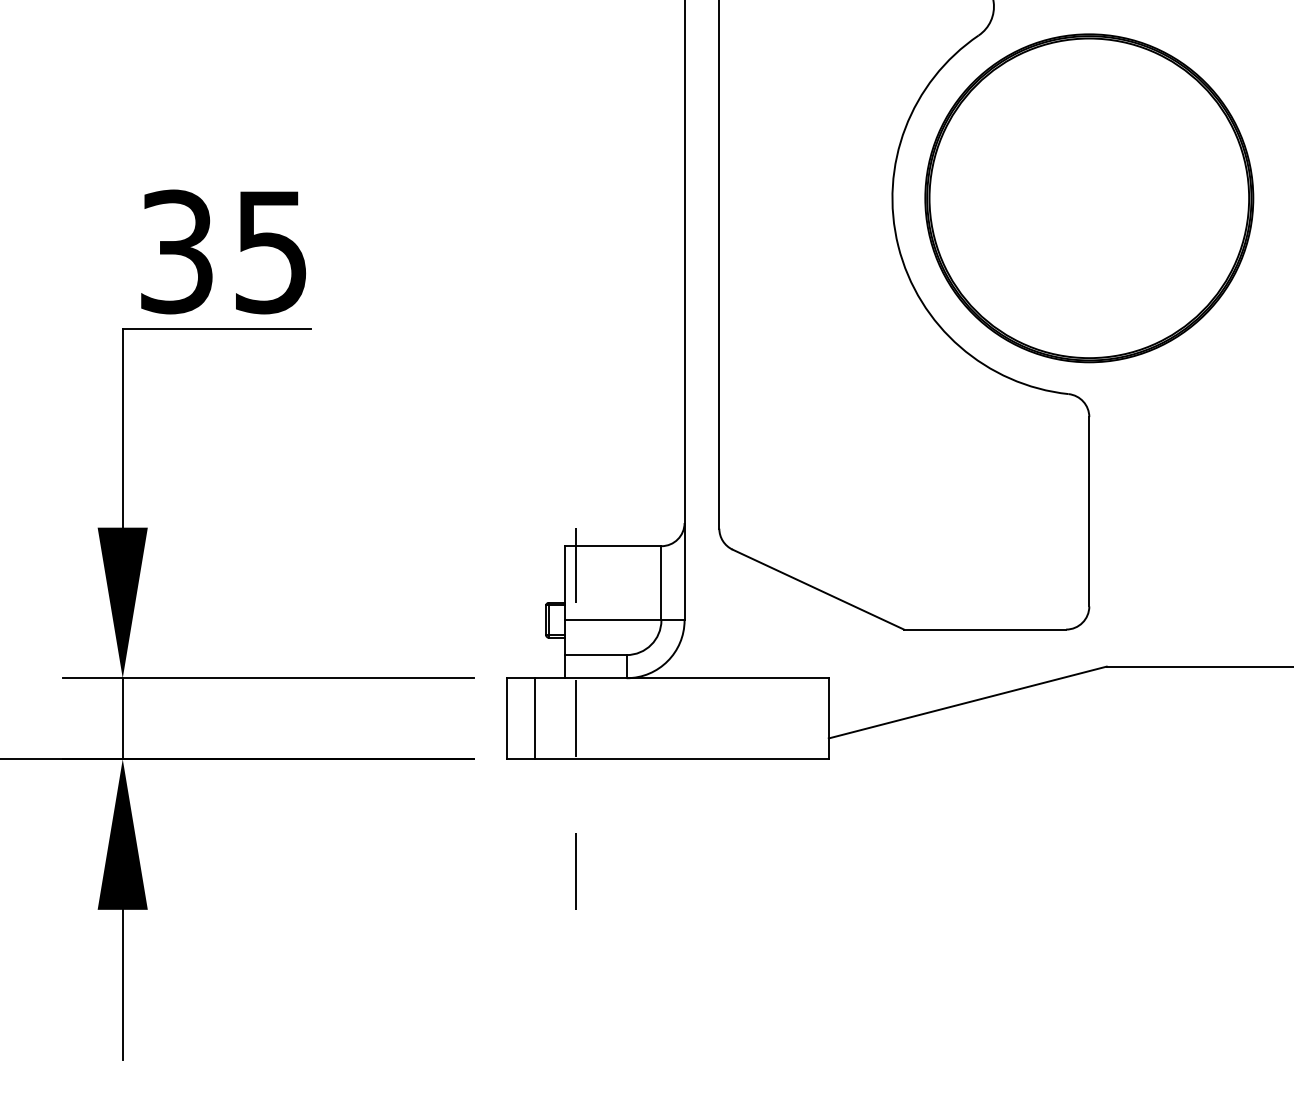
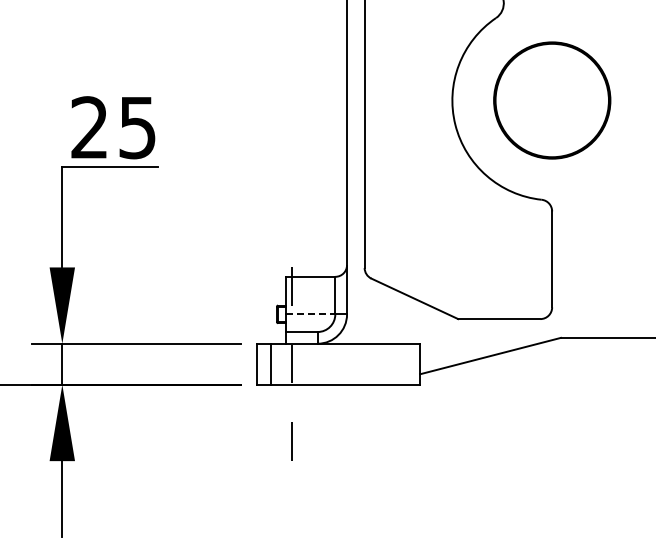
part: (1090, 198) -> (552, 100), size x0.7
text: (176, 251) -> (89, 127), 35 -> 25
line: (612, 620) -> (310, 314), solid -> dashed

